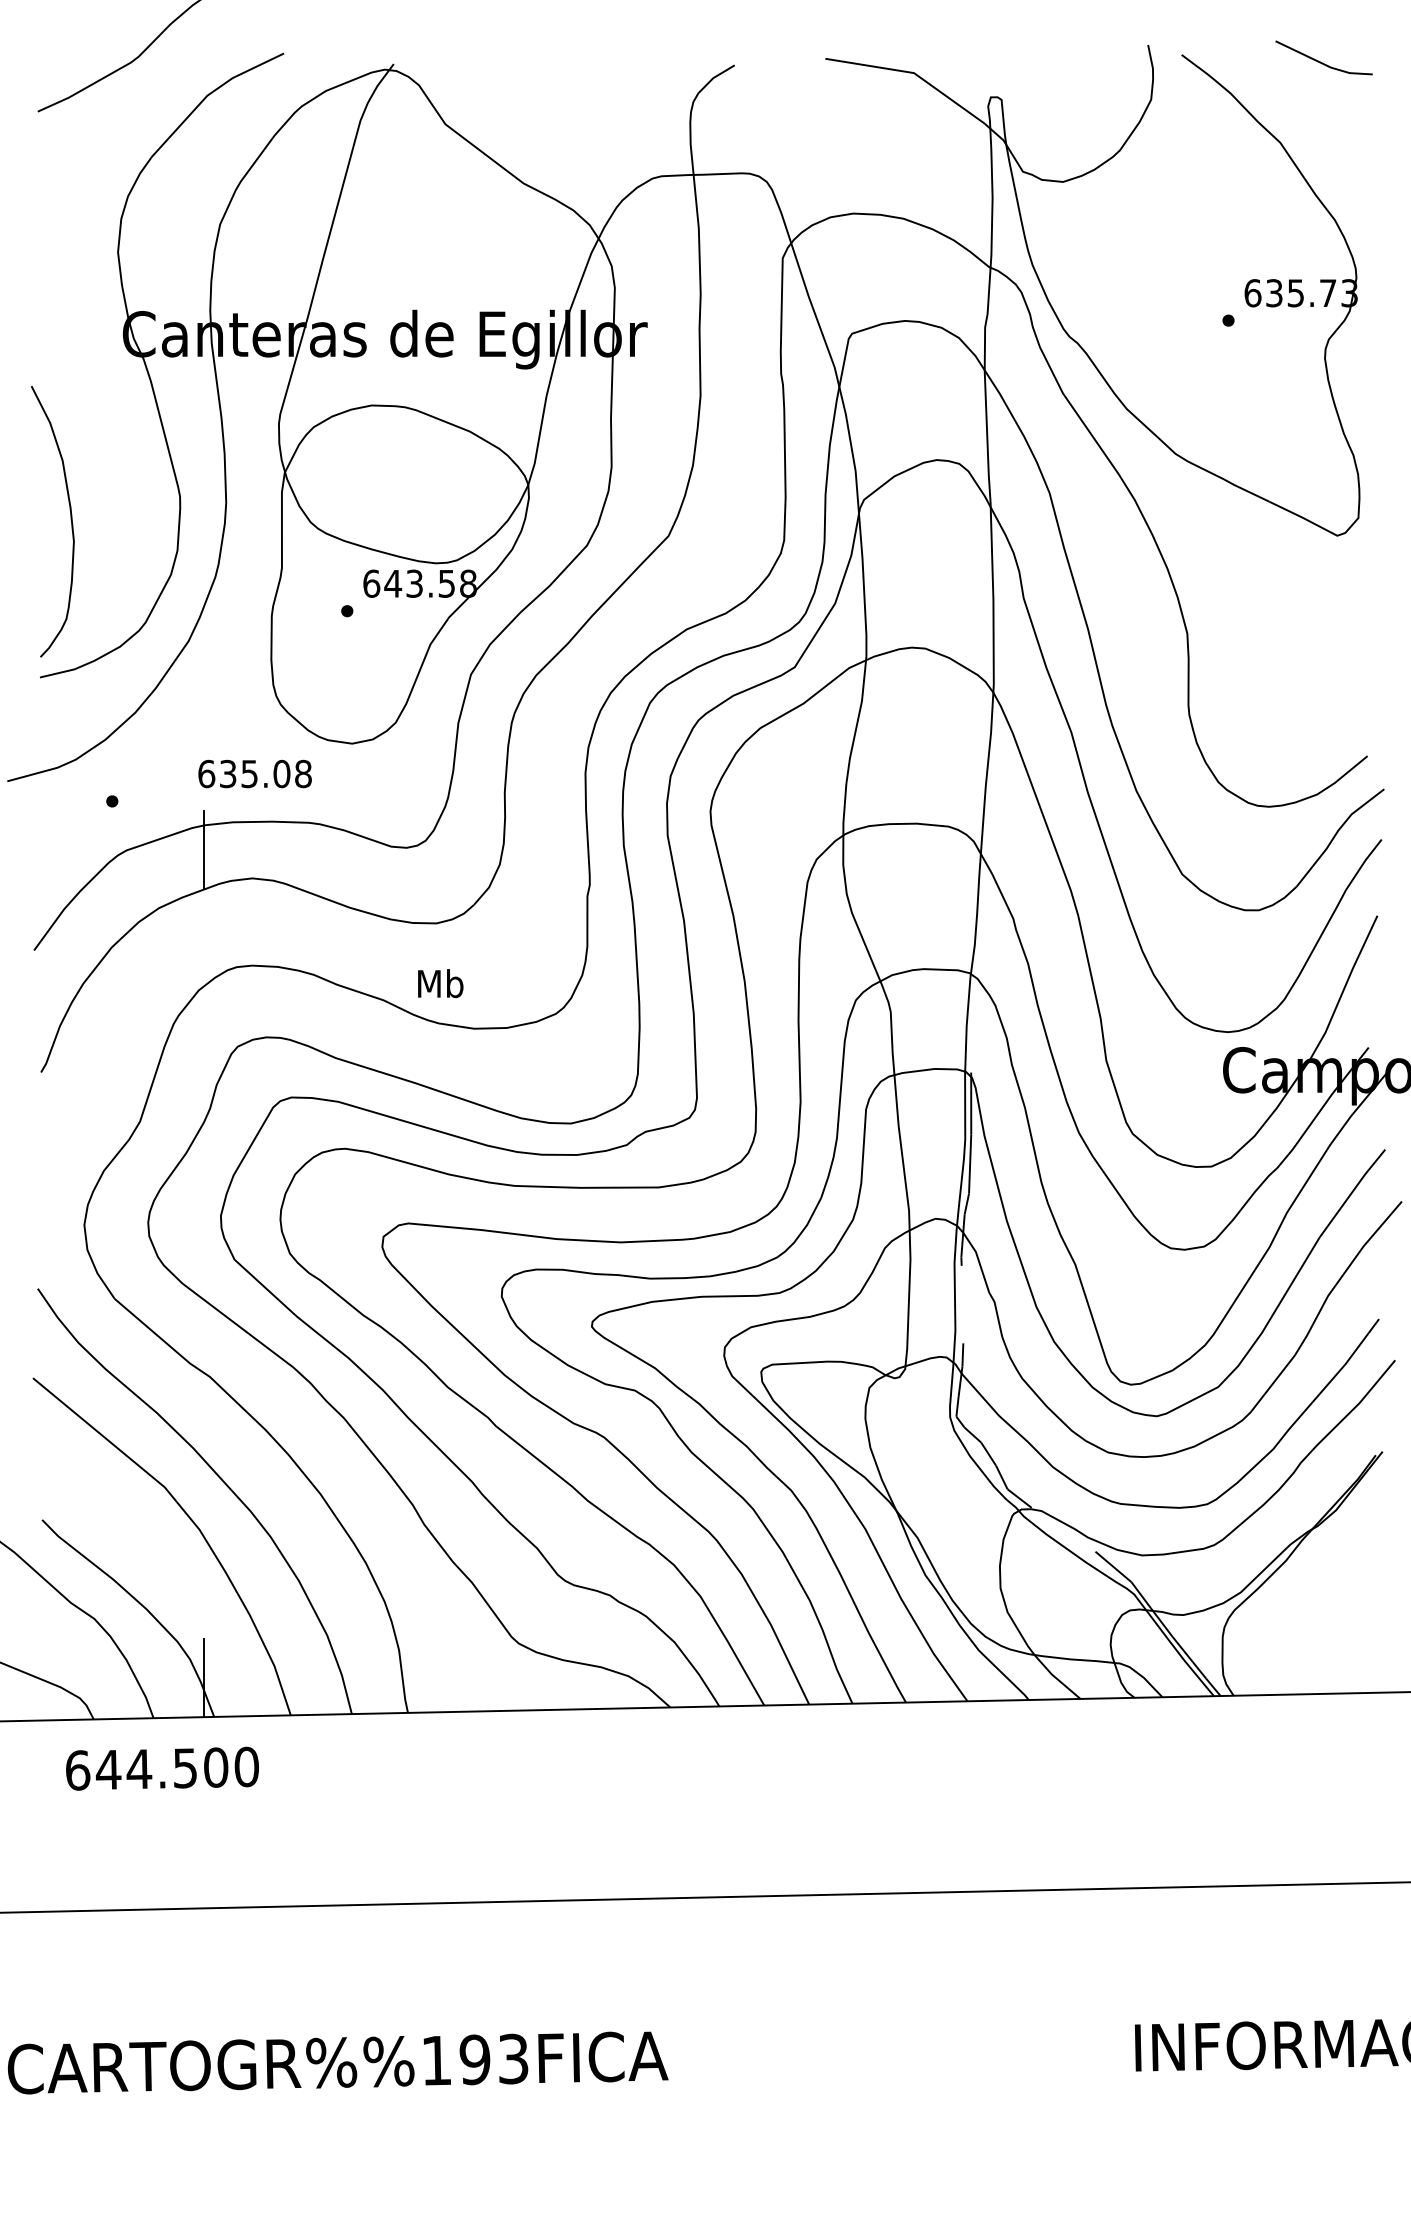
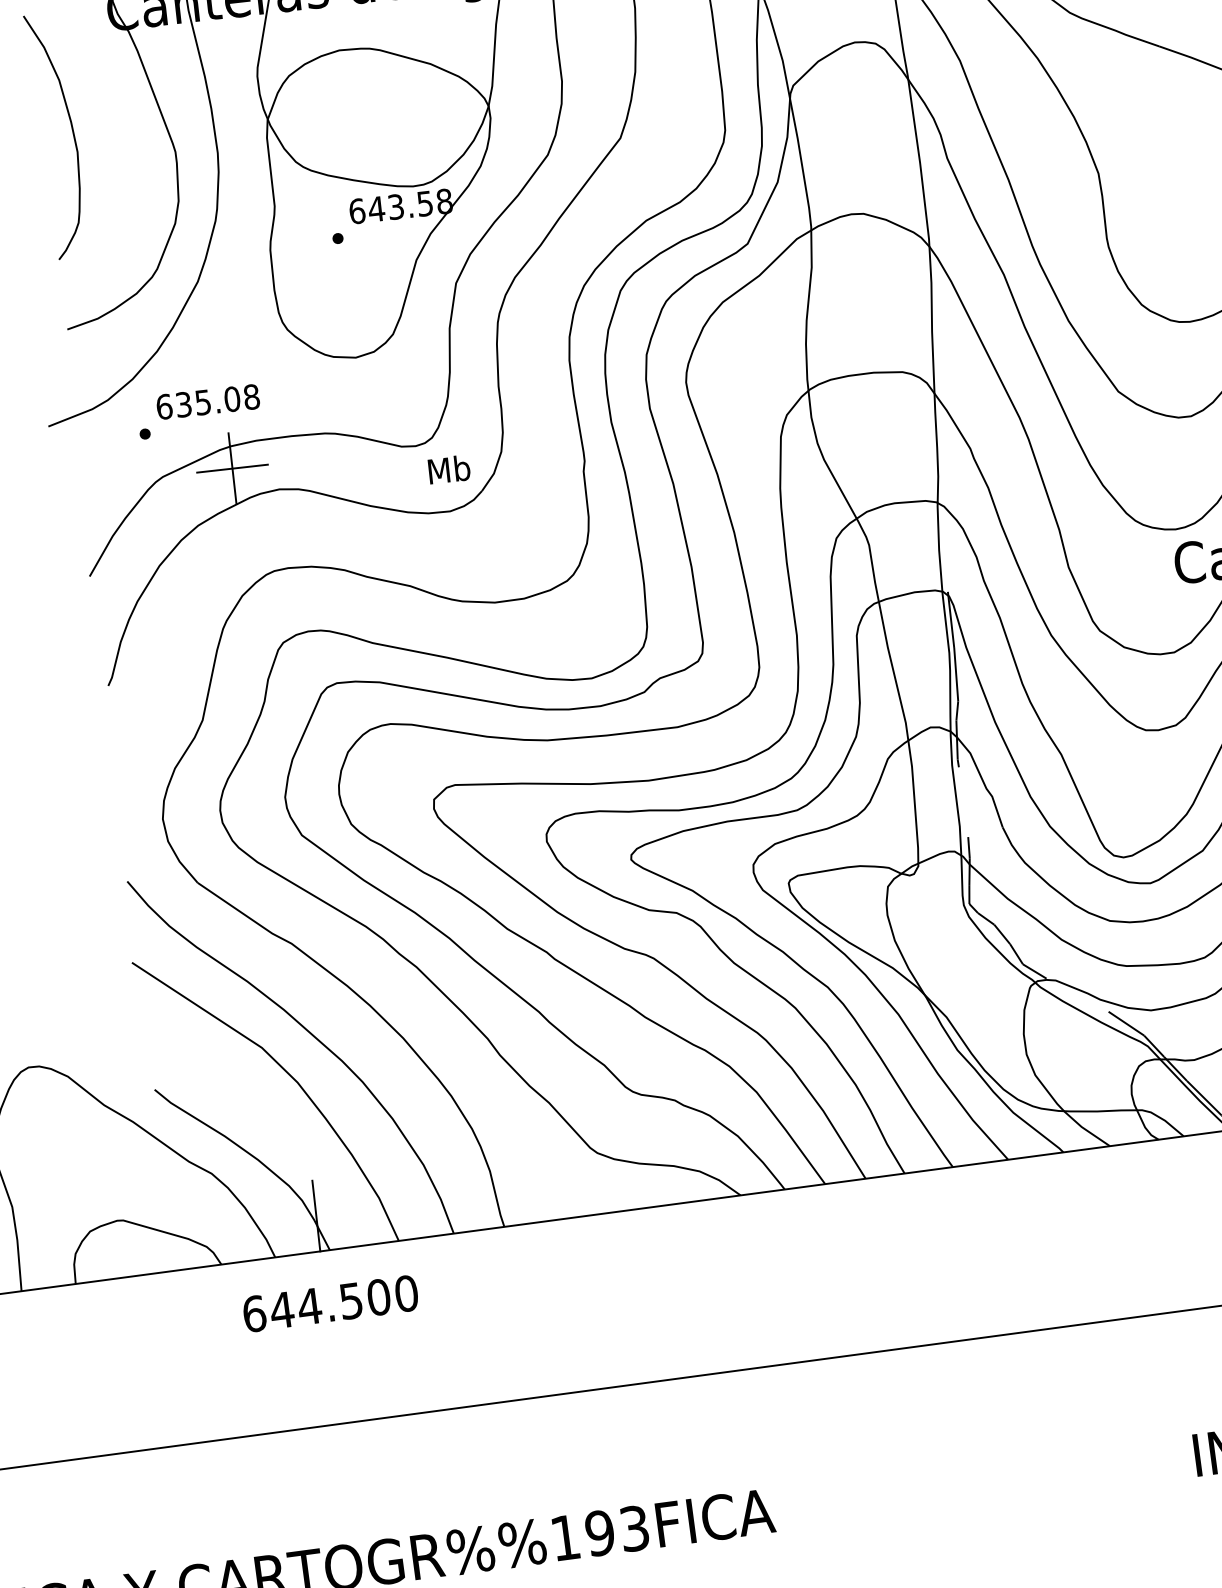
curve: (70, 520) -> (72, 133), moved
text: (254, 773) -> (207, 401), moved
line: (203, 849) -> (232, 468), added
text: (440, 983) -> (449, 469), moved
text: (162, 1768) -> (330, 1303), moved

